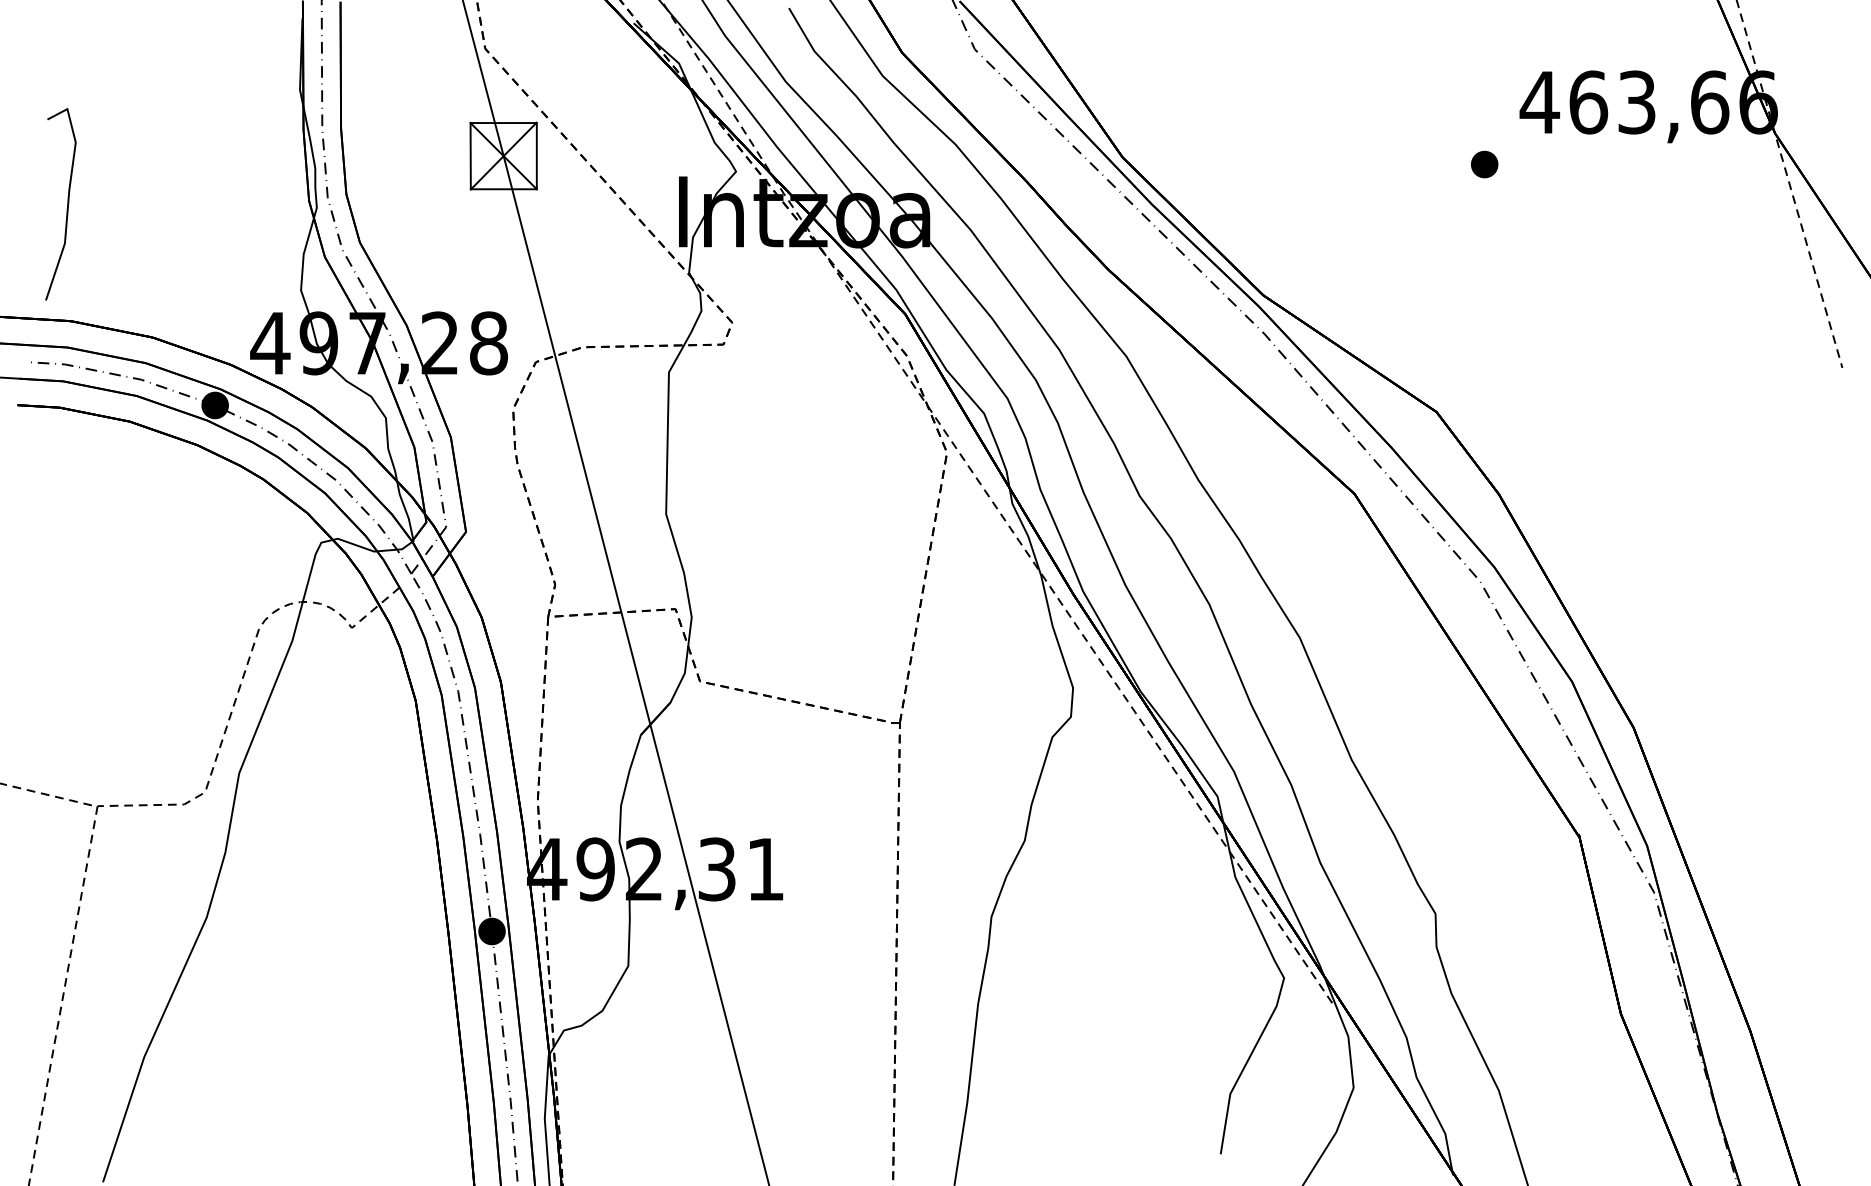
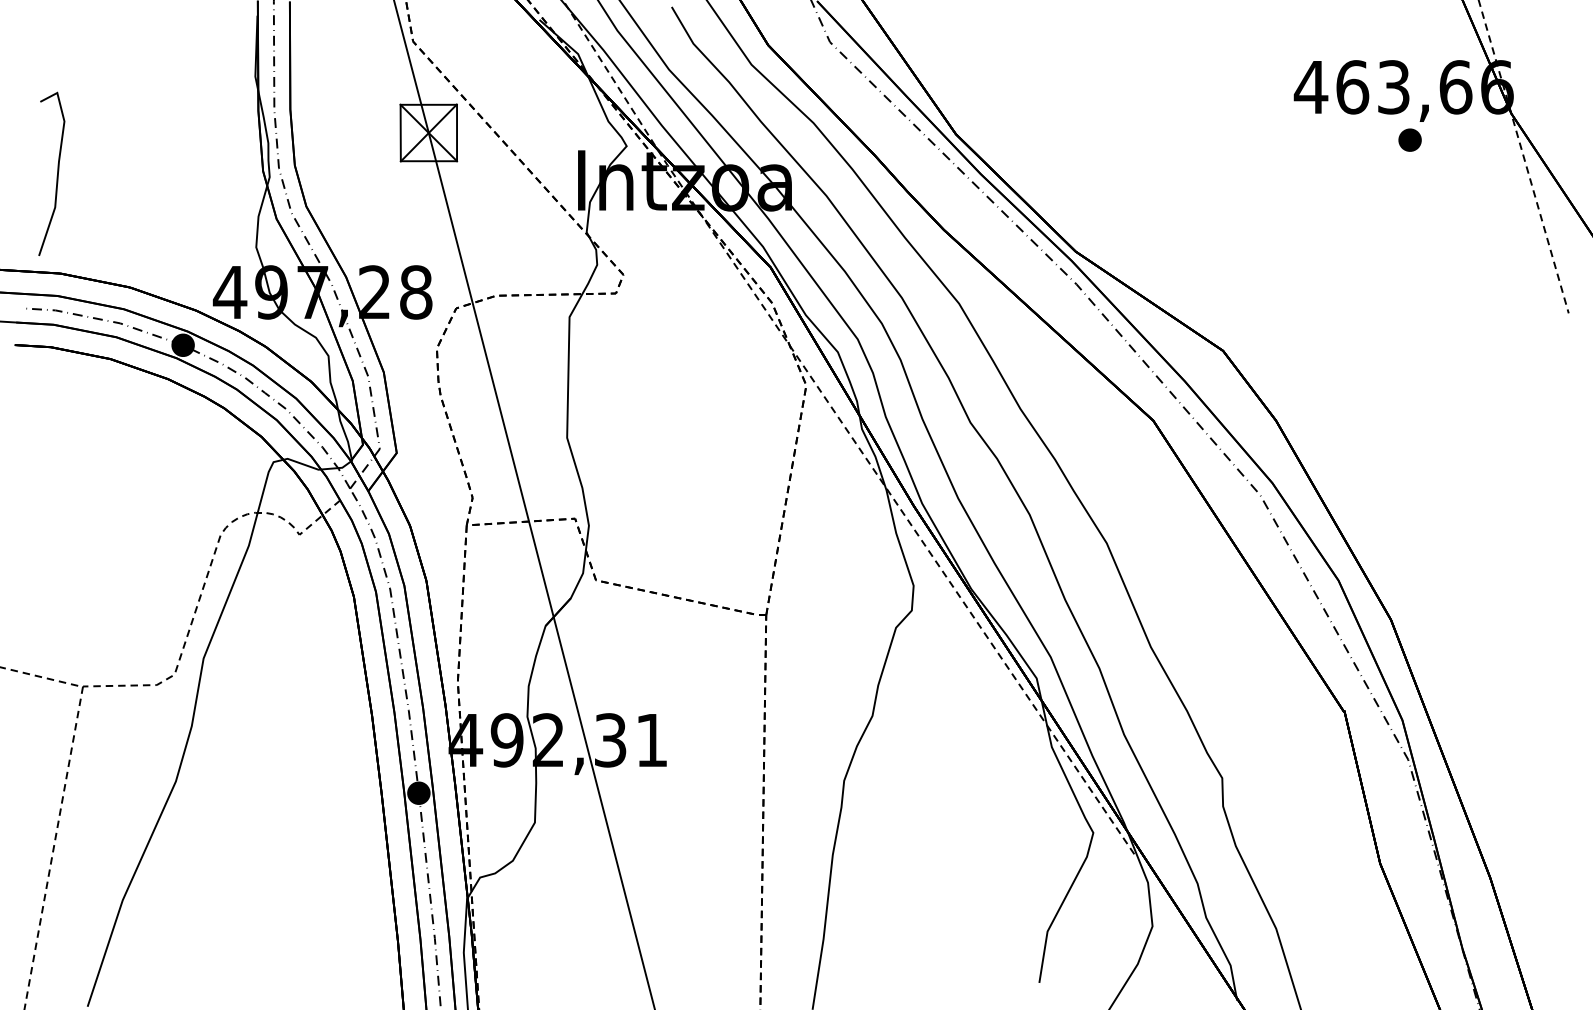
part: (1483, 163) -> (1409, 139), moved

